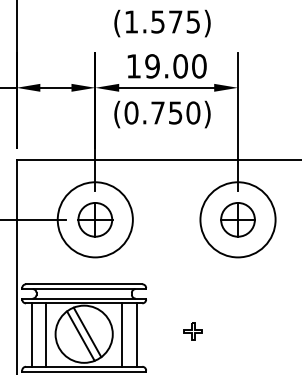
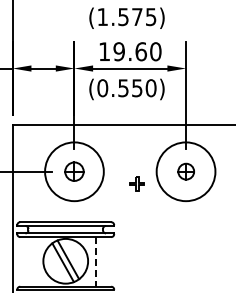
text: (179, 66) -> (140, 51), 19.00 -> 19.60
text: (158, 113) -> (123, 88), (0.750) -> (0.550)
part: (95, 219) -> (74, 171), size x0.7
part: (238, 219) -> (186, 171), size x0.6
part: (192, 330) -> (136, 183), moved
line: (31, 334) -> (24, 261), removed
line: (45, 334) -> (35, 261), removed
line: (122, 334) -> (95, 261), solid -> dashed
line: (136, 334) -> (106, 261), removed

